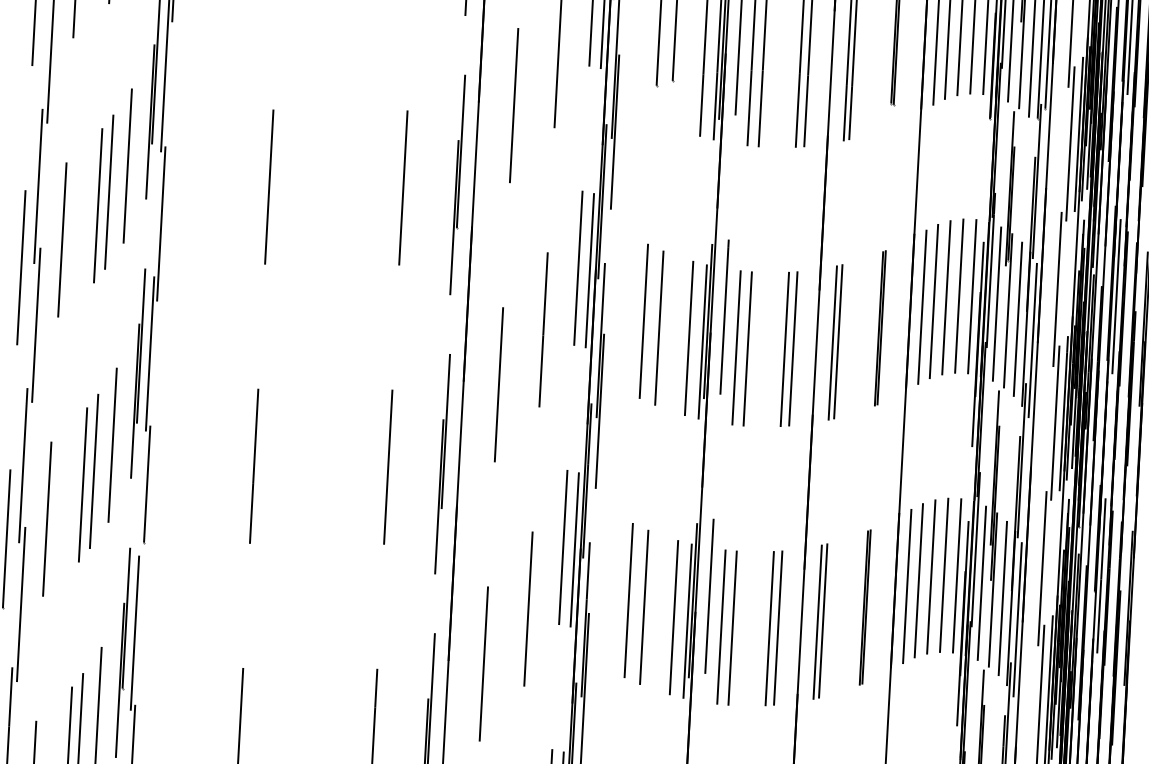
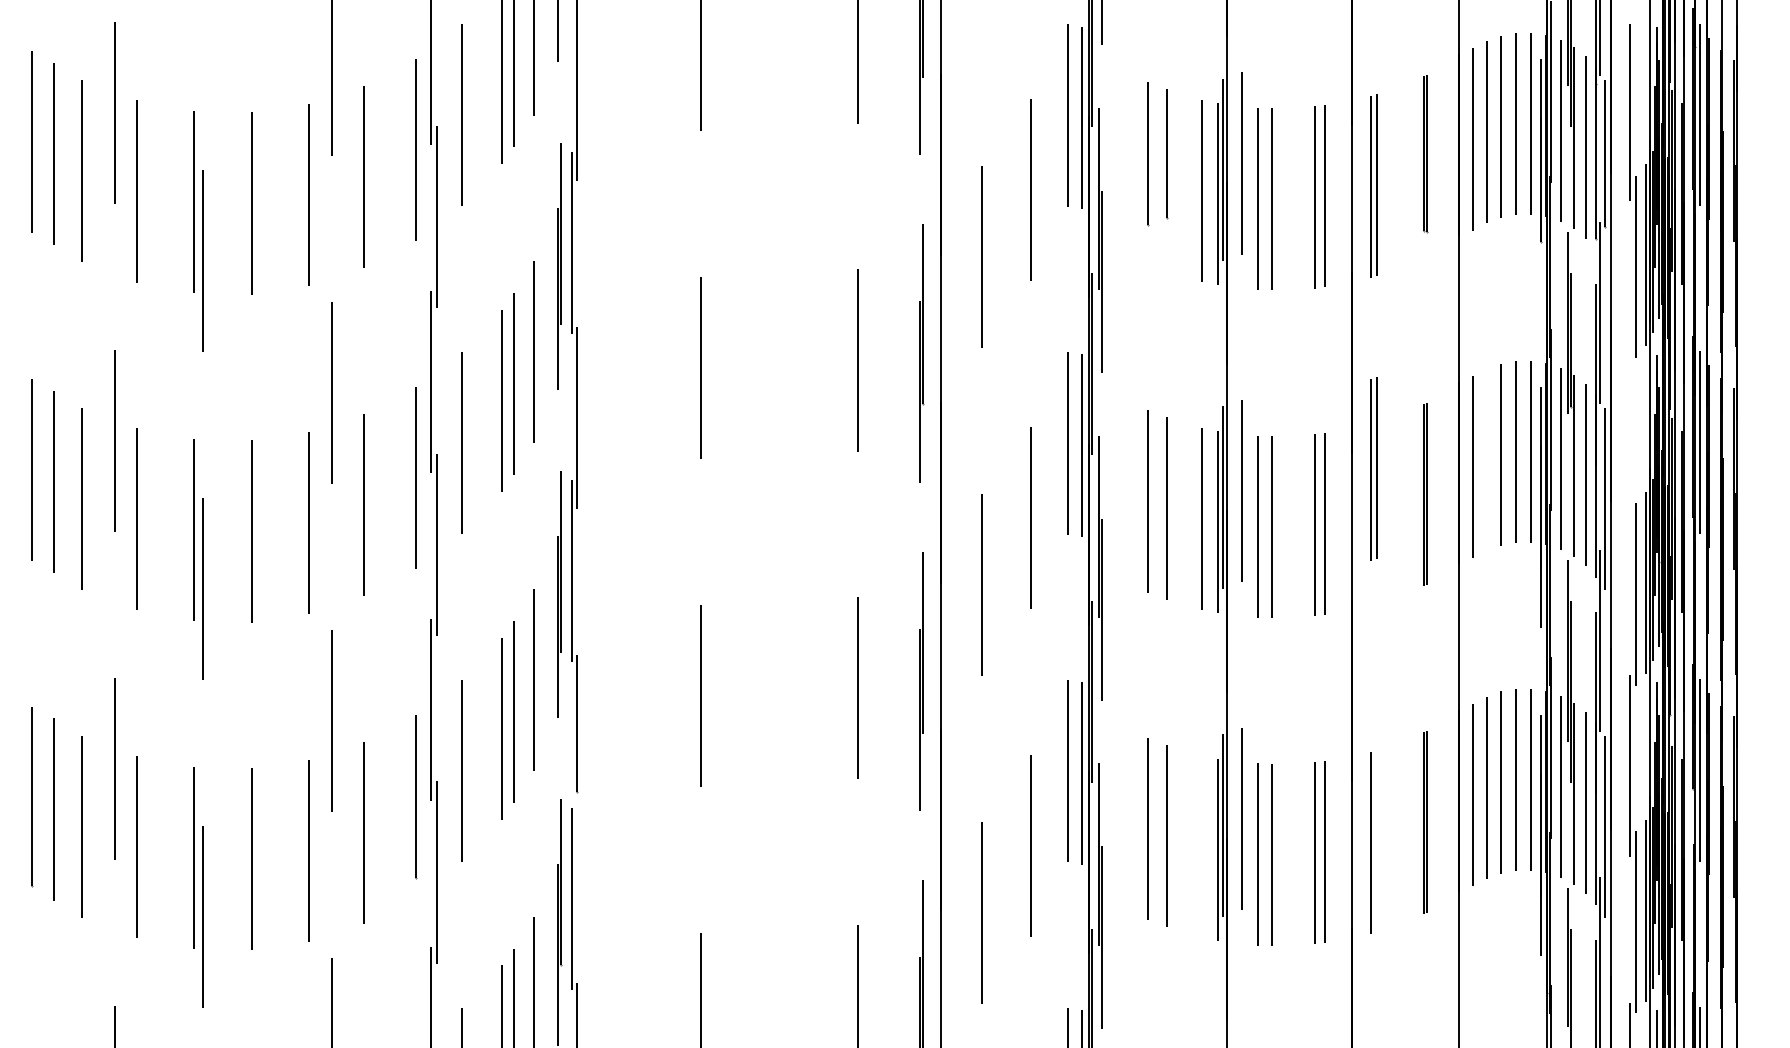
line: (1057, 289) -> (1630, 437), removed
line: (933, 301) -> (1486, 459), removed
part: (835, 342) -> (1373, 468), moved
line: (674, 617) -> (1202, 846), removed
line: (823, 620) -> (1377, 840), removed

